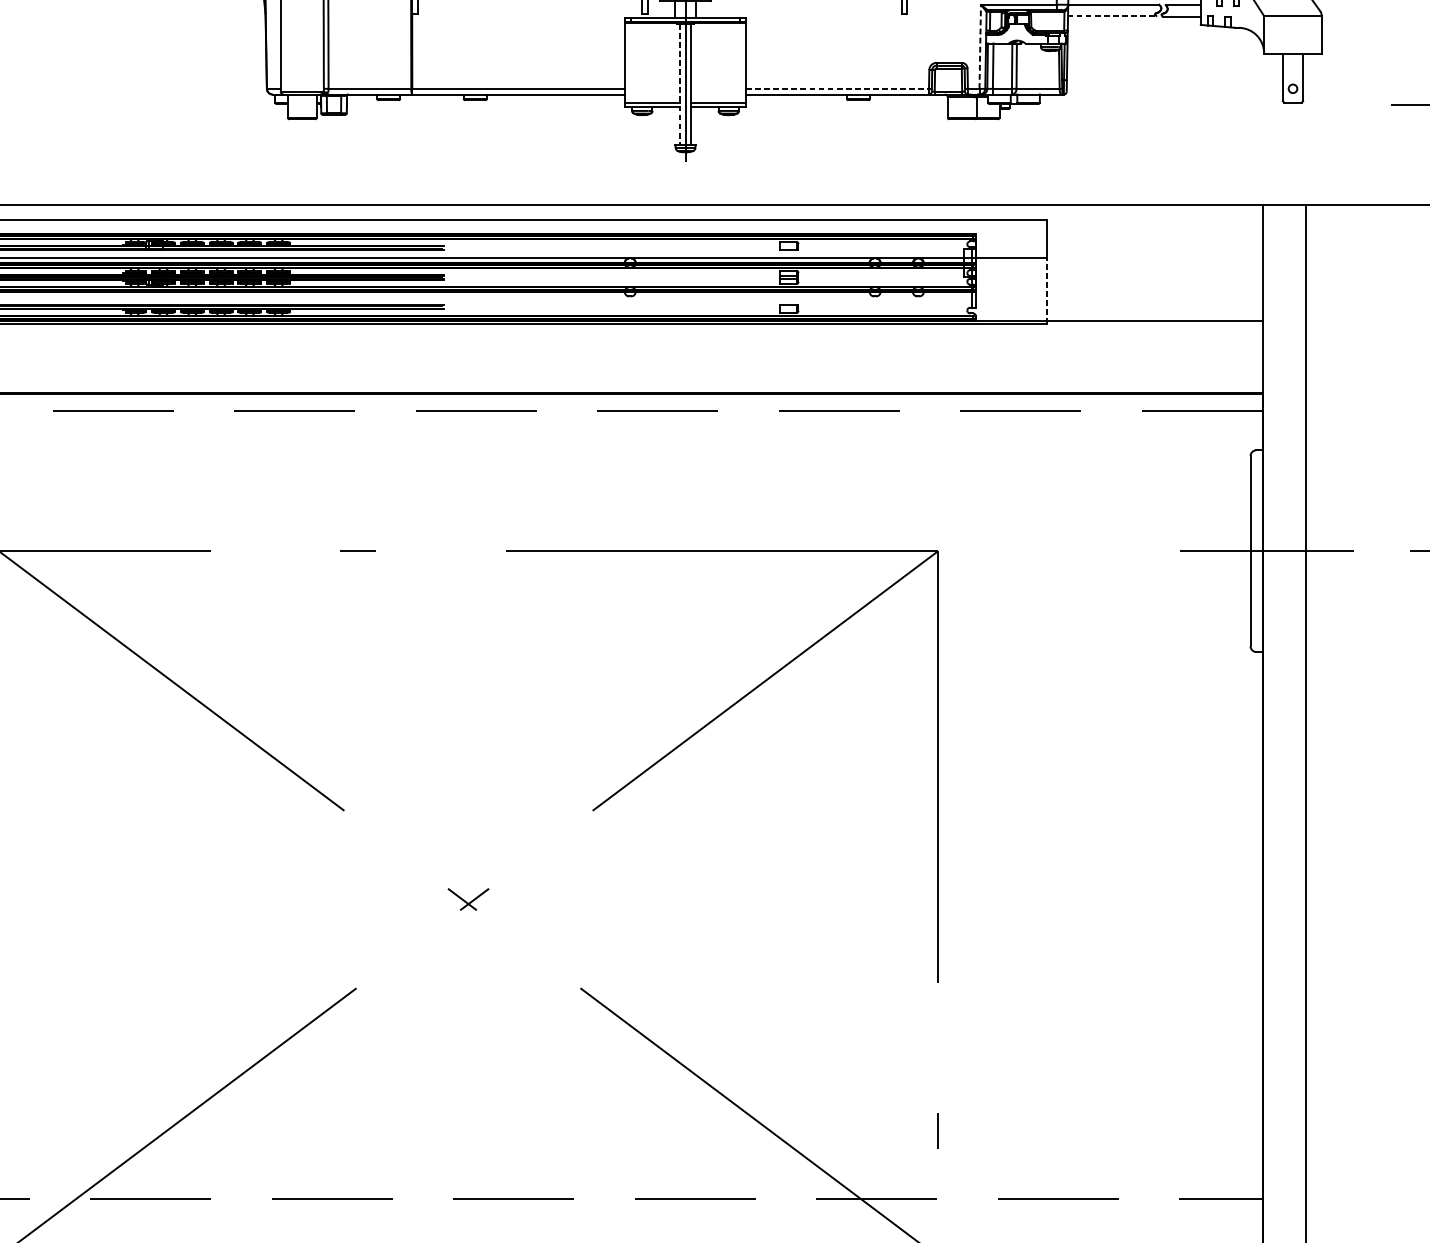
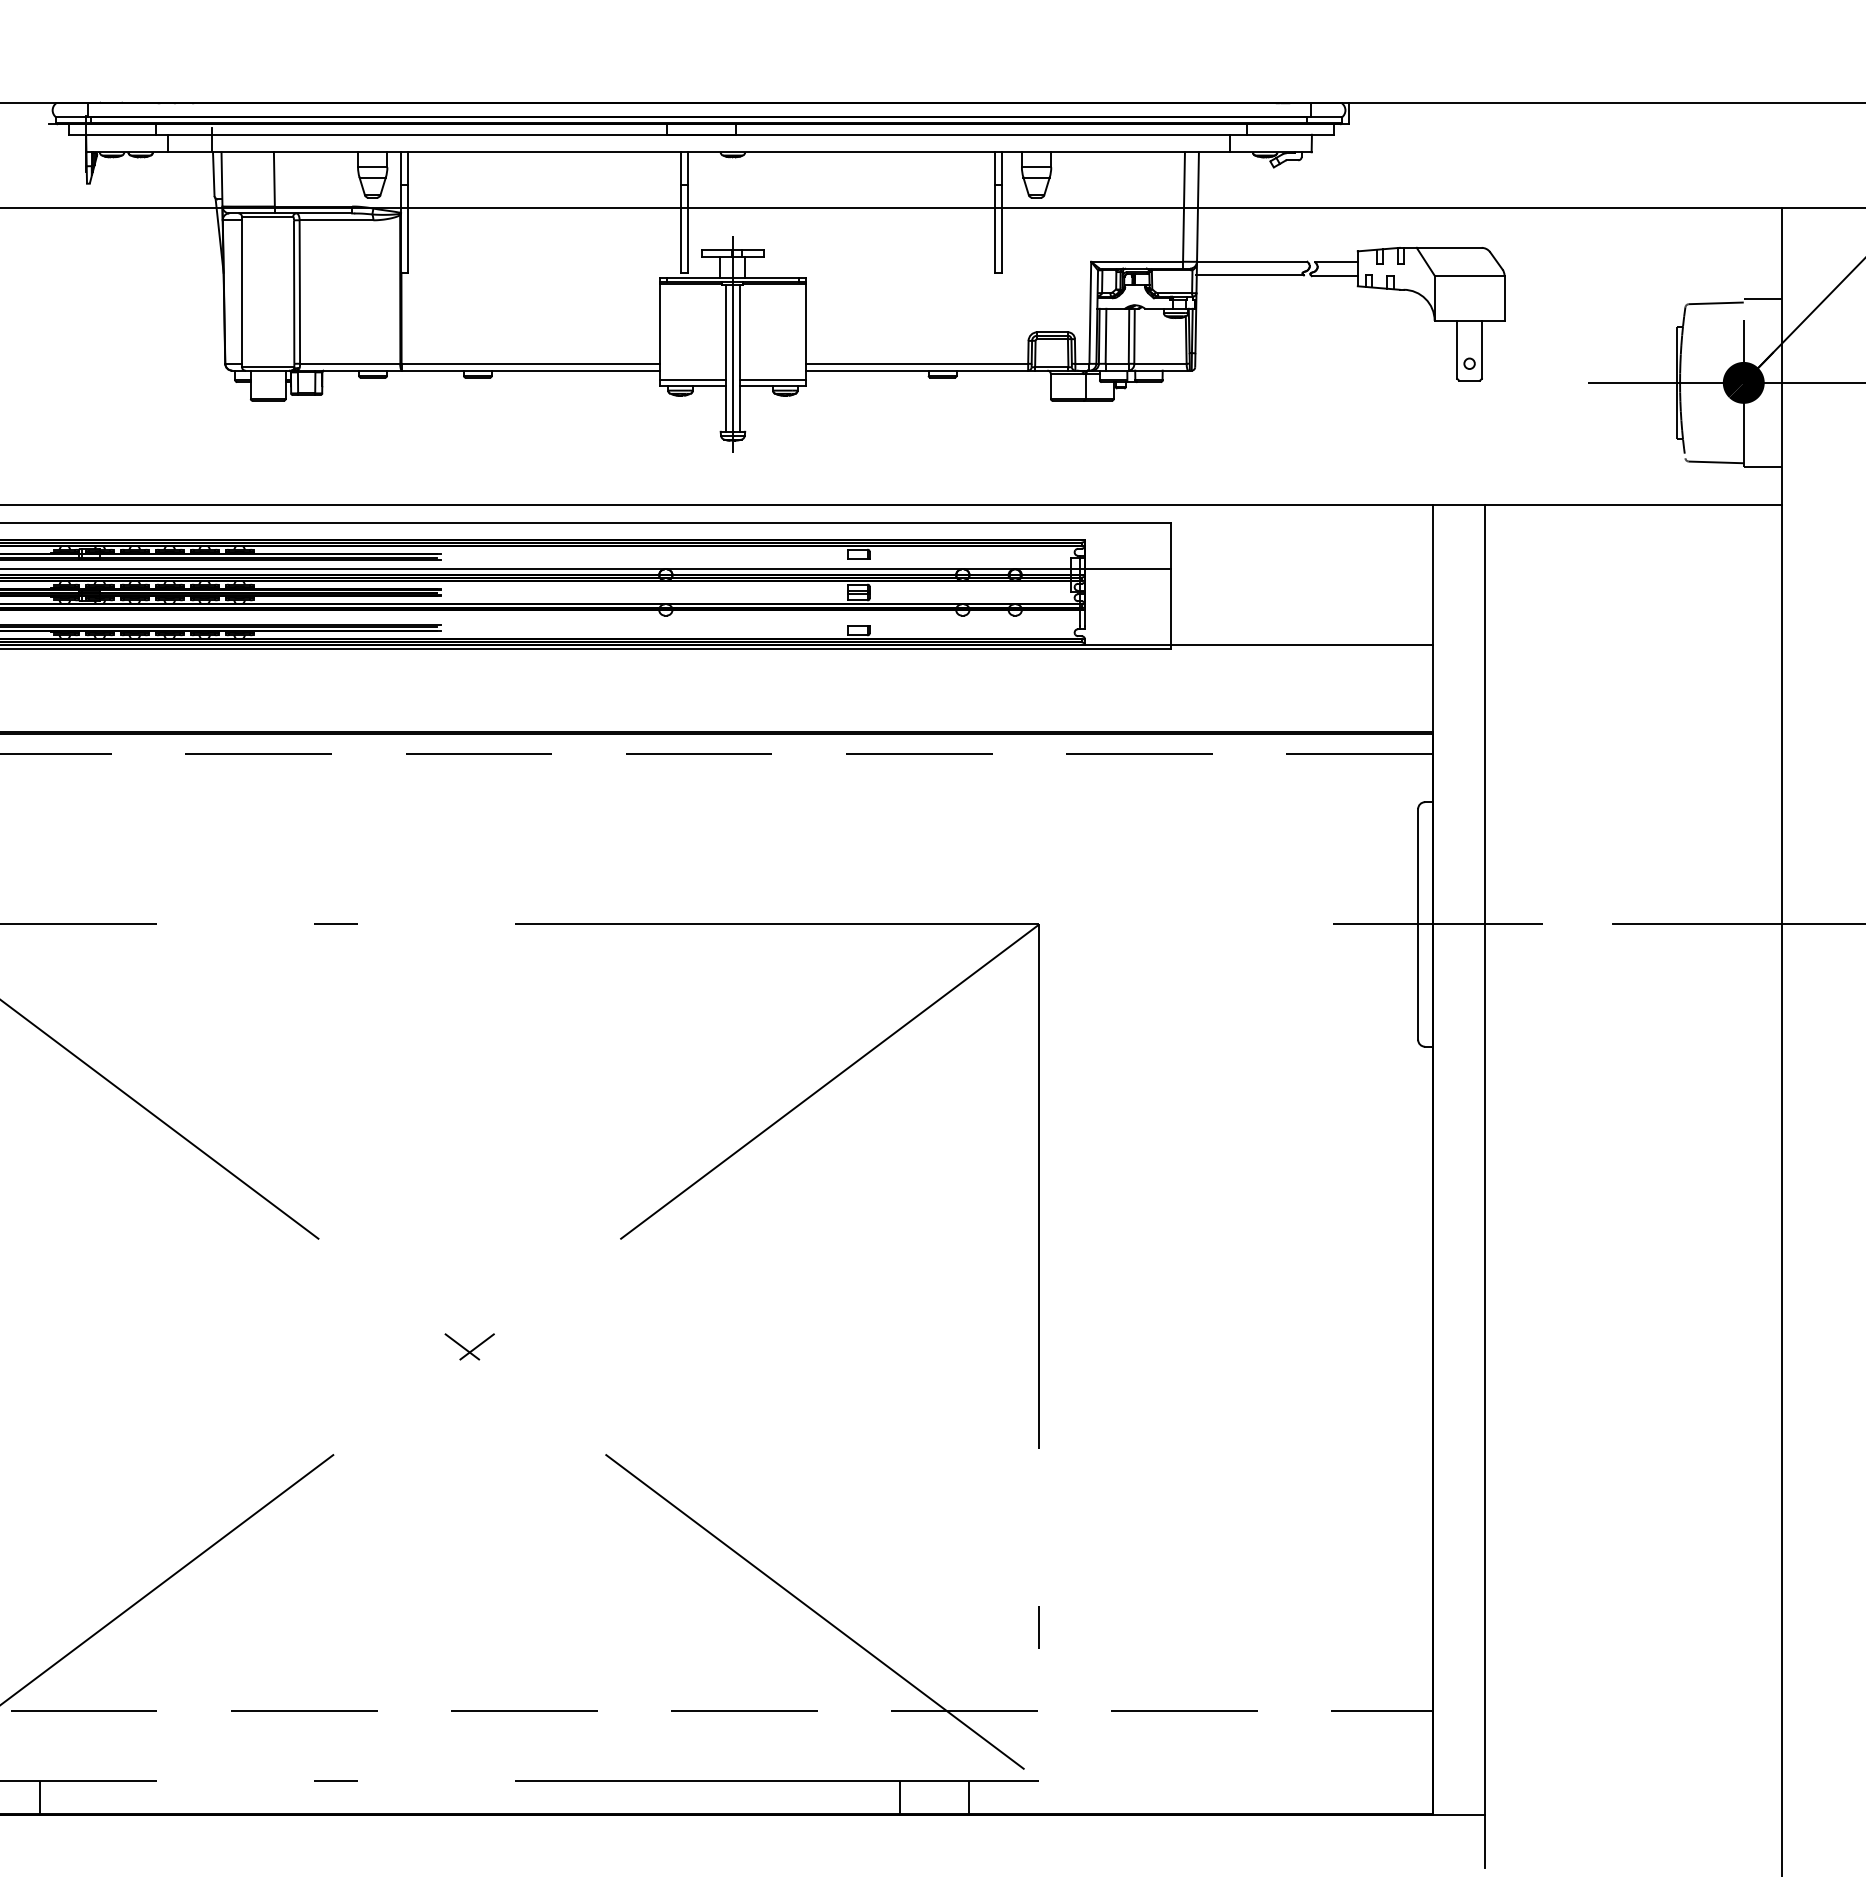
line: (1112, 16) -> (1250, 275), dashed -> solid
line: (980, 46) -> (1090, 312), dashed -> solid
line: (679, 84) -> (725, 358), dashed -> solid
line: (837, 88) -> (917, 363), dashed -> solid
line: (1046, 290) -> (1170, 608), dashed -> solid

